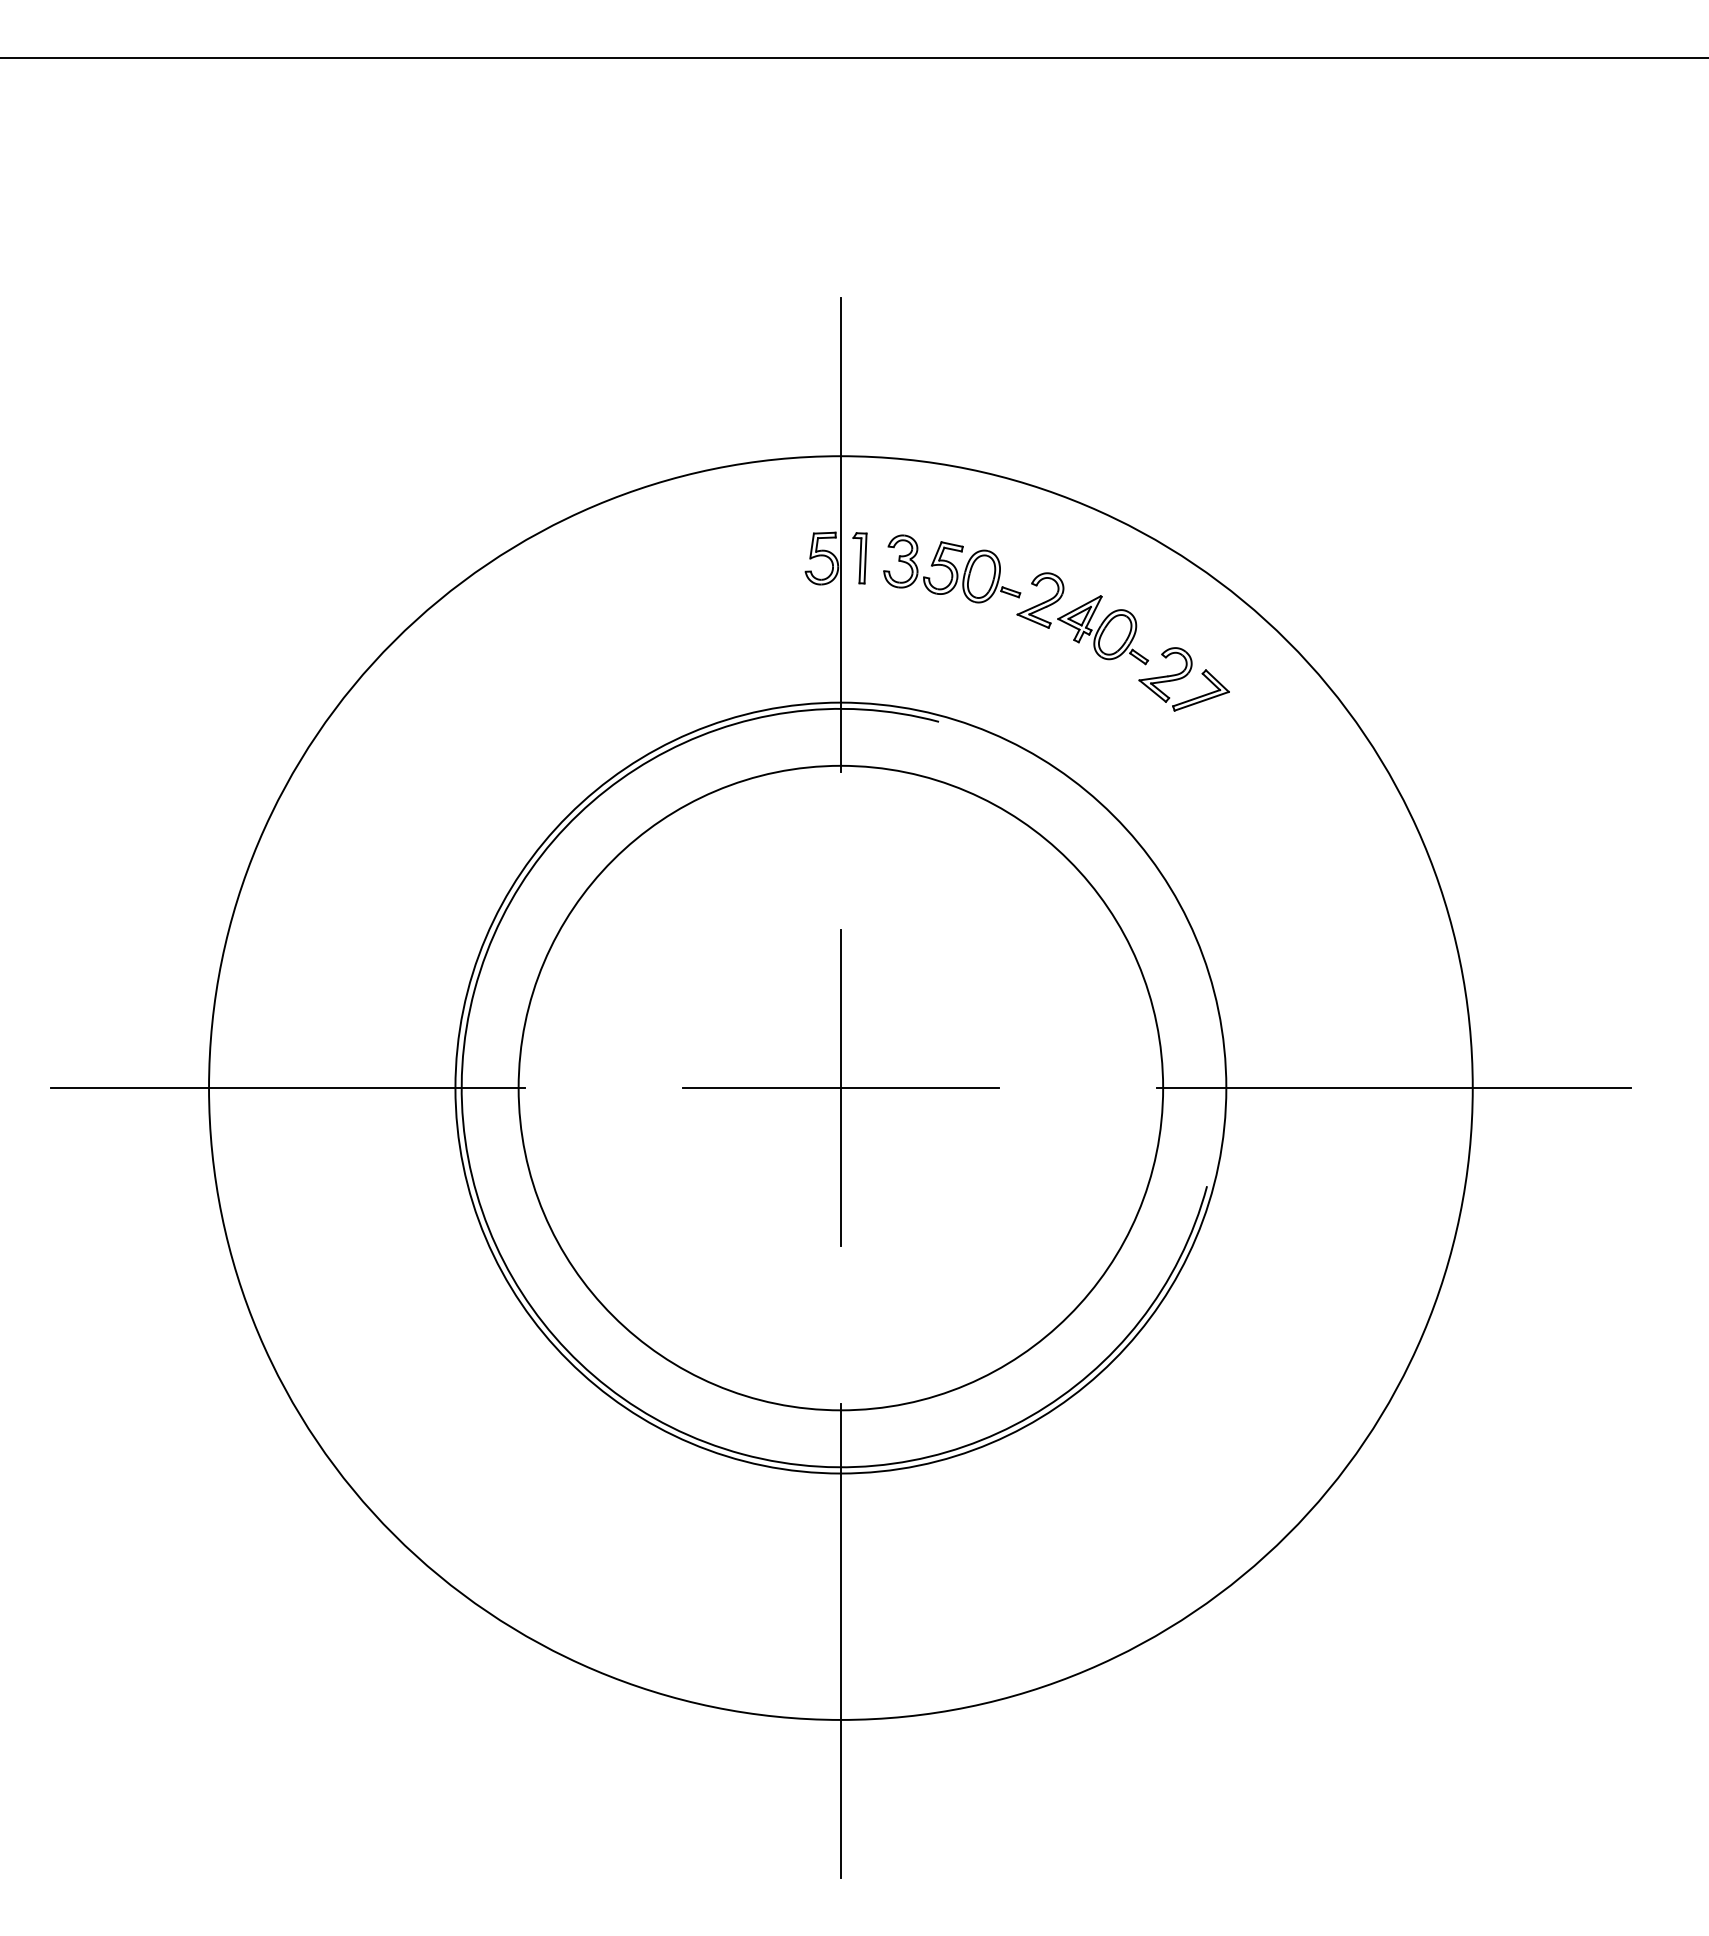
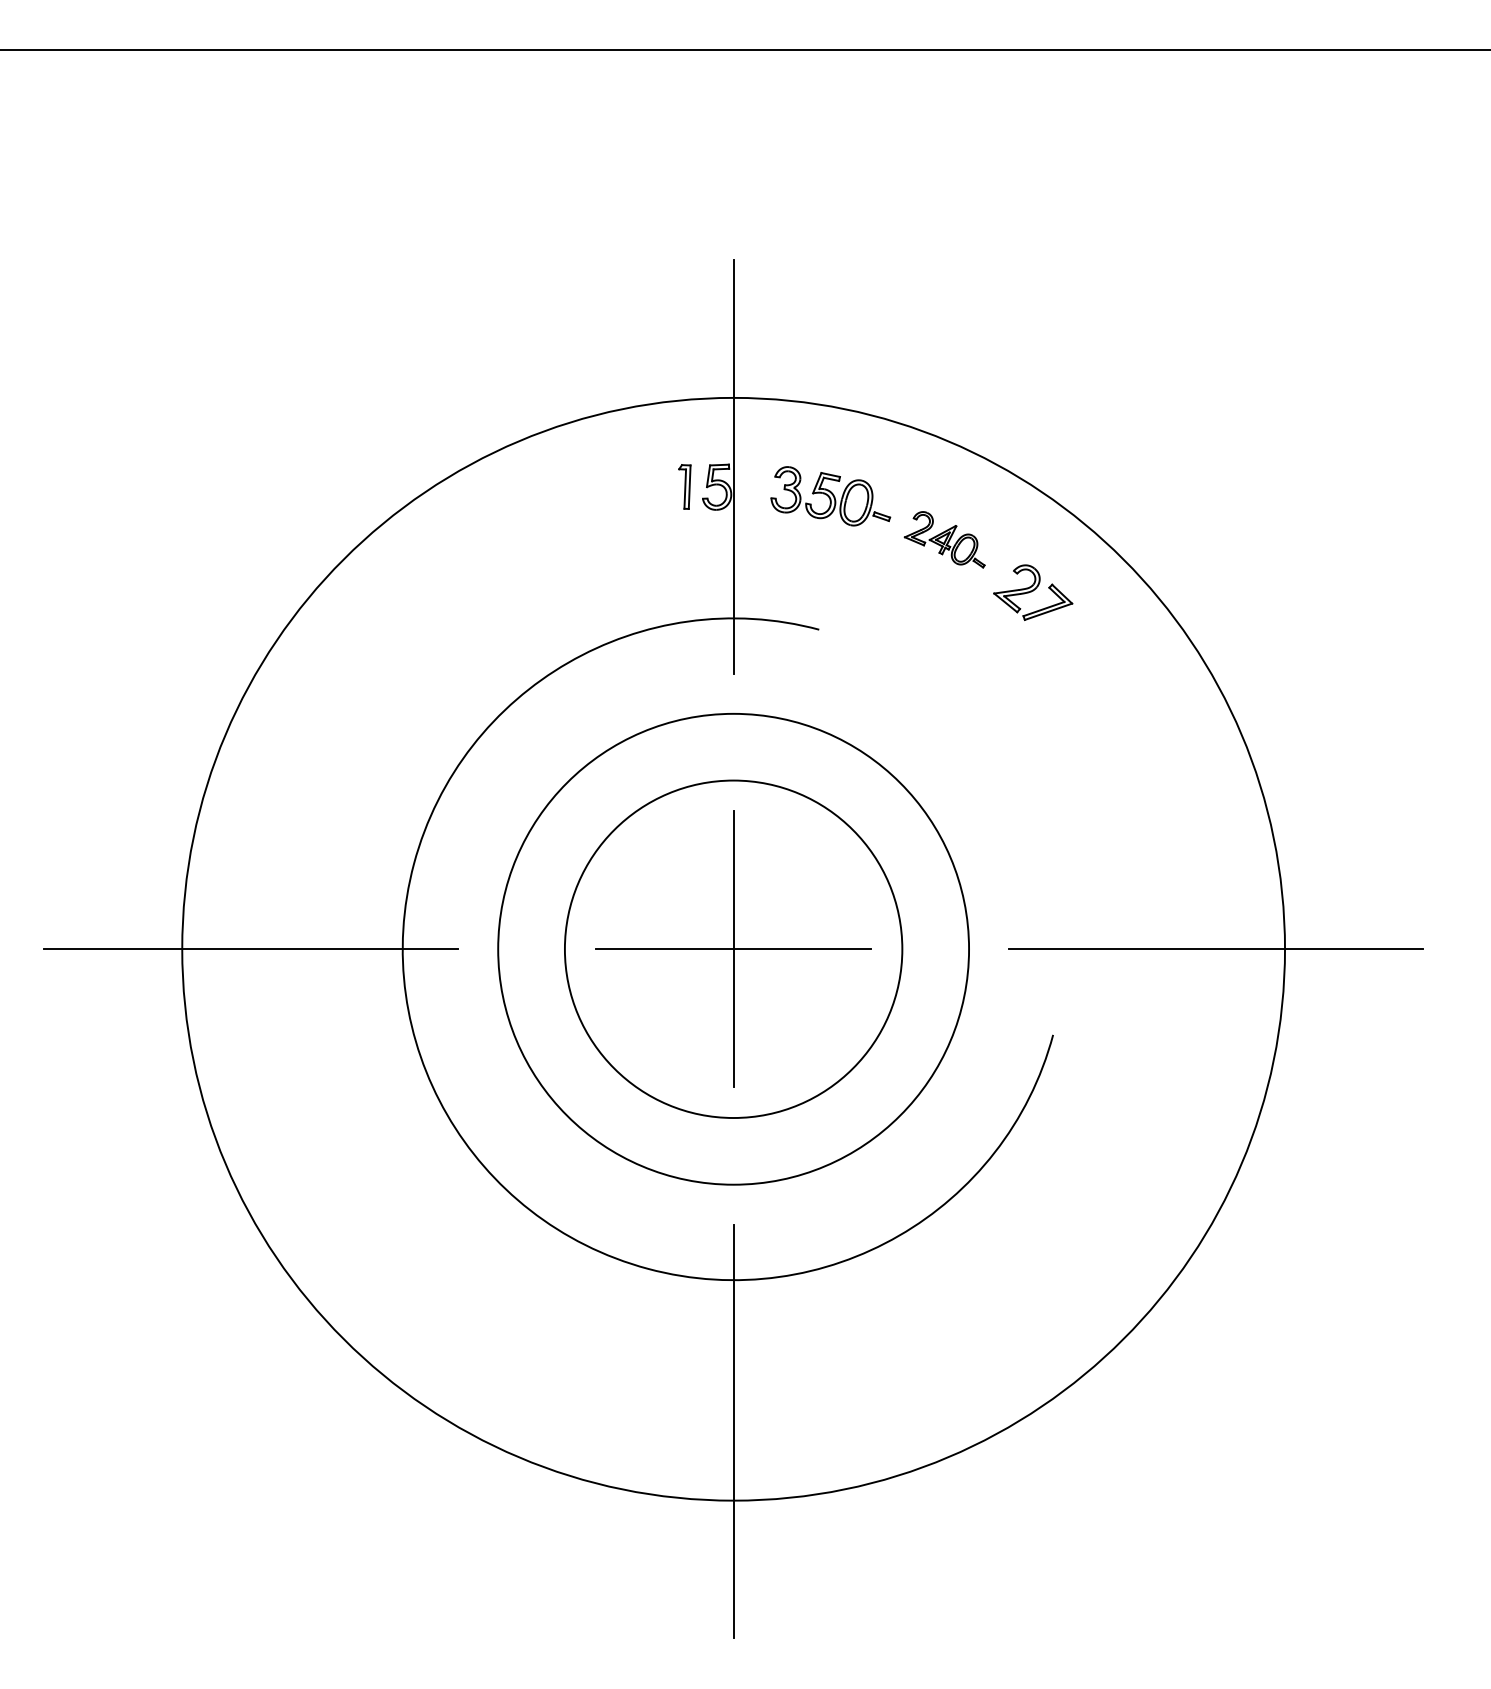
part: (859, 558) -> (684, 487), moved
part: (1082, 618) -> (944, 539), size x0.7
circle: (840, 1087) -> (733, 948), size x0.6
circle: (840, 1087) -> (733, 948), size x0.7

